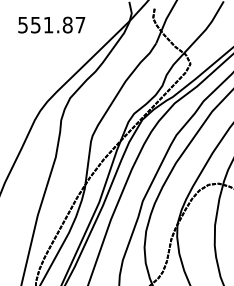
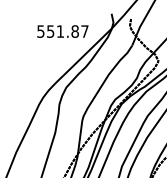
text: (51, 24) -> (62, 31), moved

